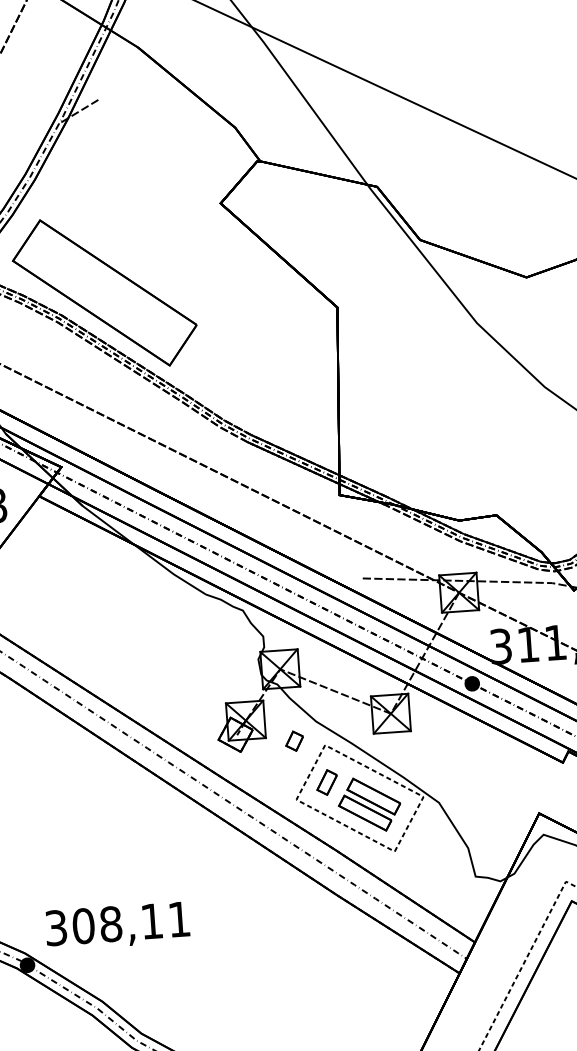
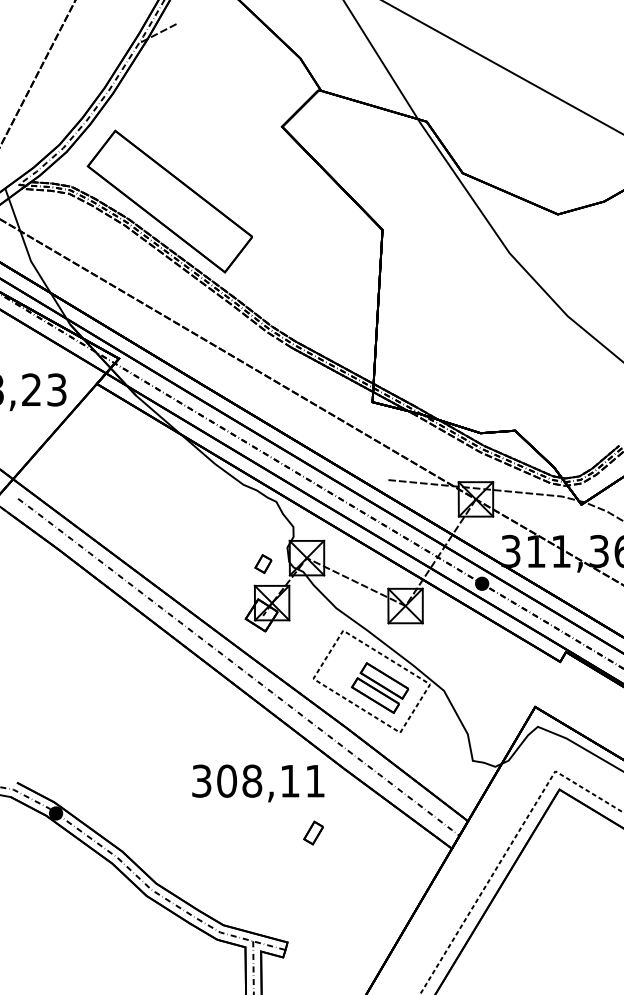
part: (294, 741) -> (263, 564), moved
part: (326, 781) -> (313, 832), moved
text: (117, 926) -> (258, 783), moved

